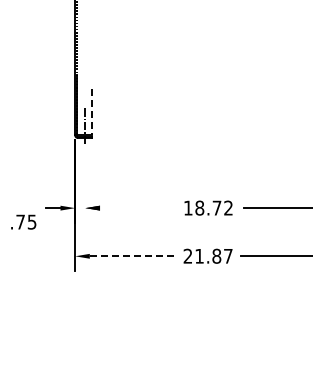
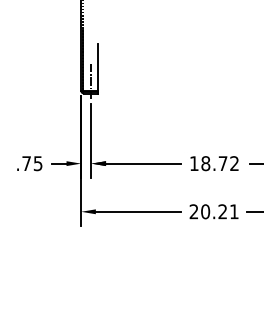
line: (92, 112) -> (98, 67), dashed -> solid
line: (85, 185) -> (91, 140), added
line: (137, 208) -> (143, 163), added
text: (23, 221) -> (29, 162), moved
text: (213, 255) -> (219, 210), 21.87 -> 20.21
line: (132, 256) -> (138, 211), dashed -> solid

